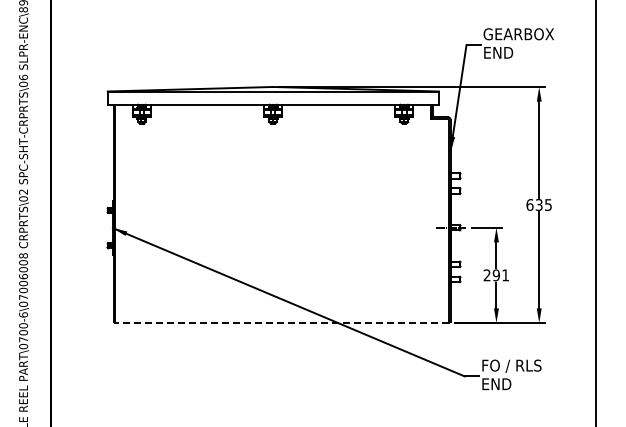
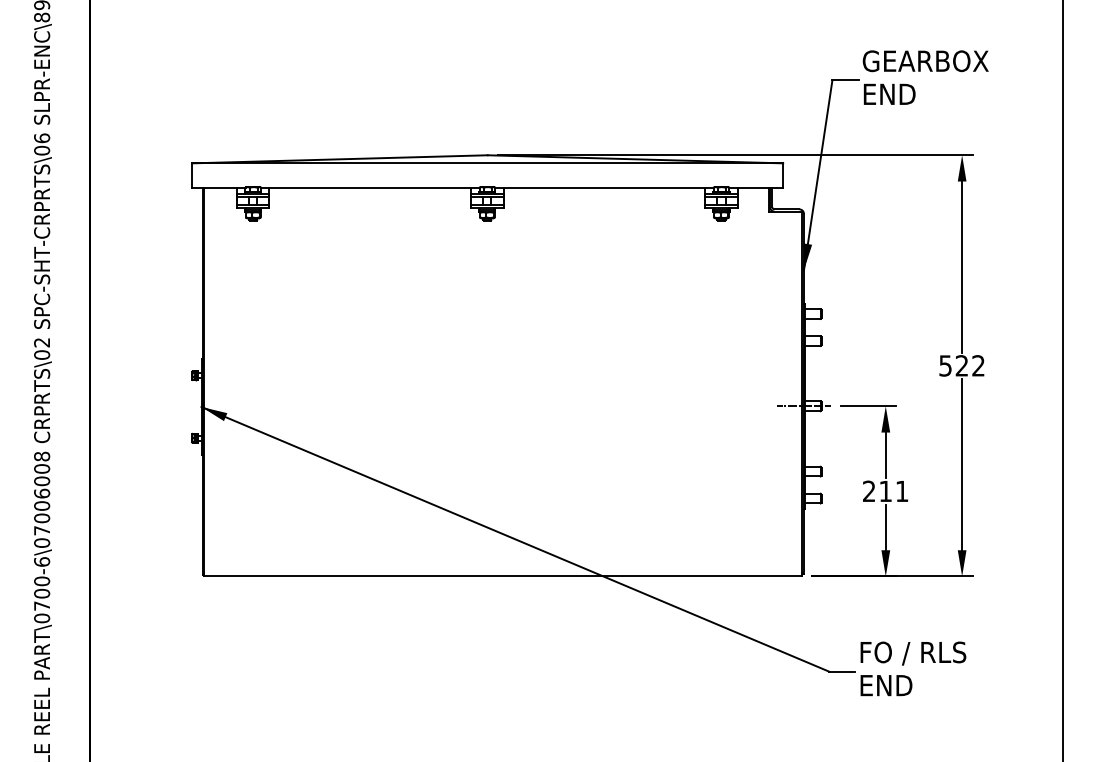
text: (538, 205) -> (960, 366), 635 -> 522
text: (495, 275) -> (884, 491), 291 -> 211
line: (281, 323) -> (502, 577), dashed -> solid

